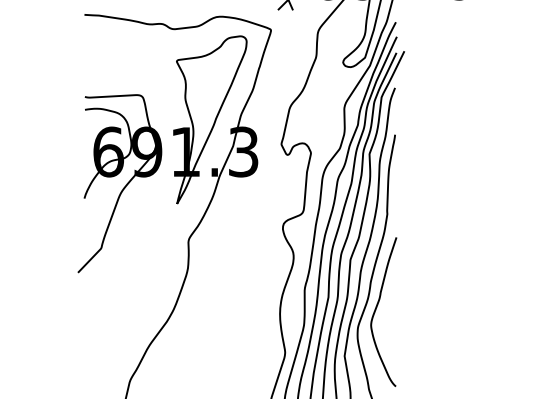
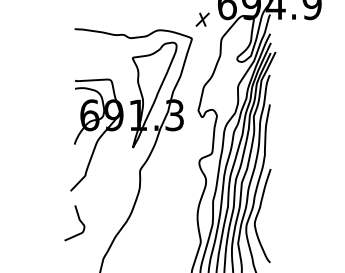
curve: (92, 321) -> (79, 221), added

